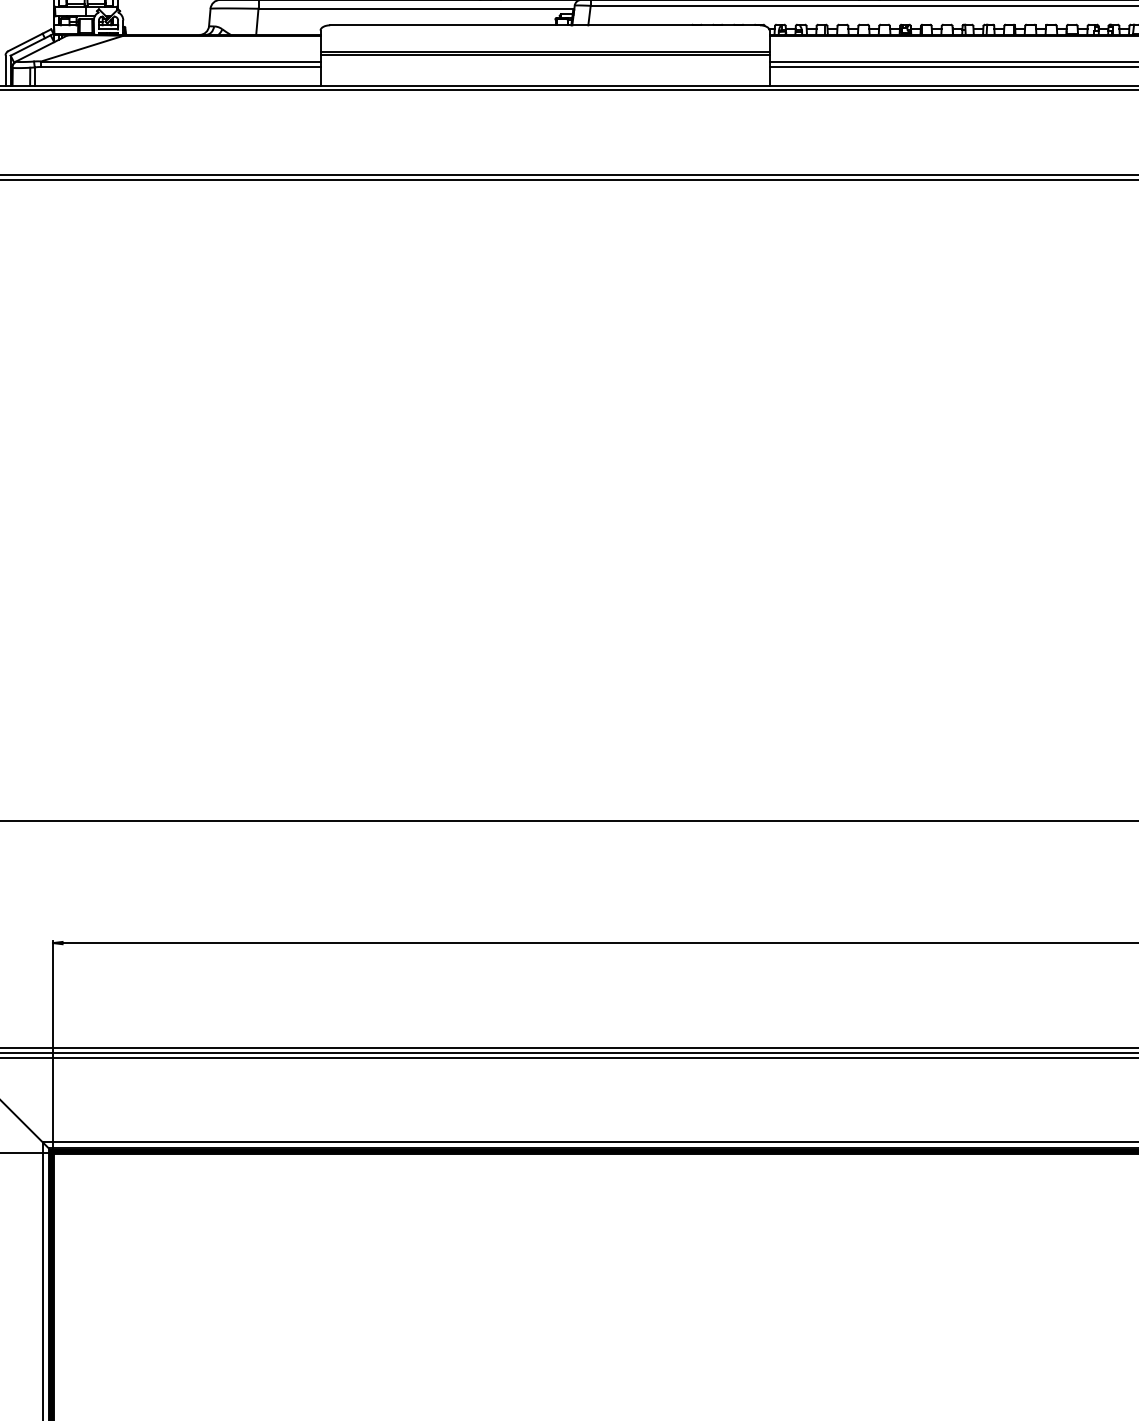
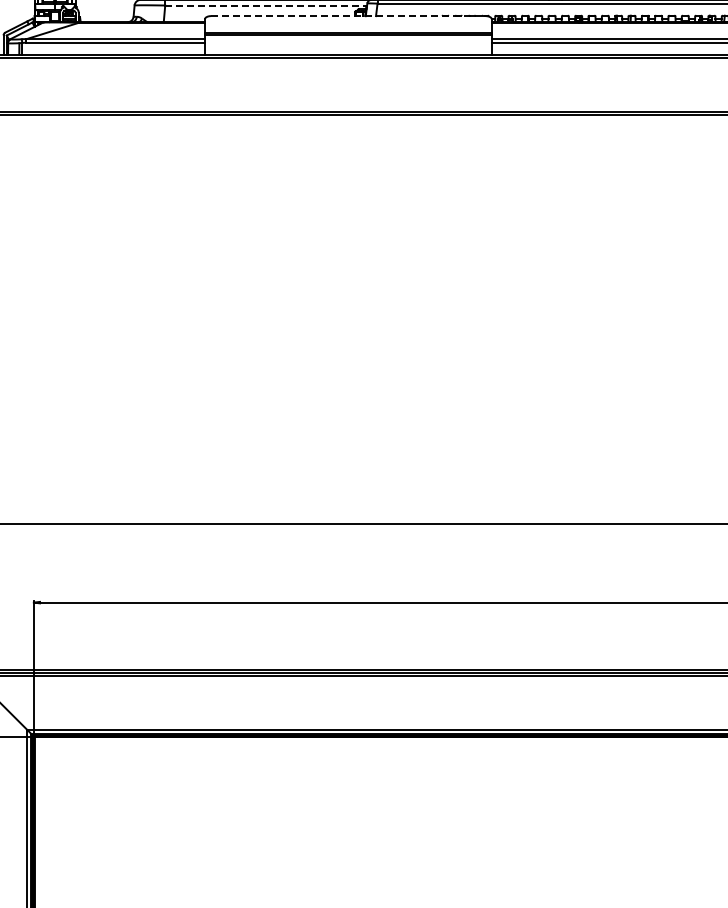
line: (416, 8) -> (266, 5), solid -> dashed
line: (545, 25) -> (348, 16), solid -> dashed

